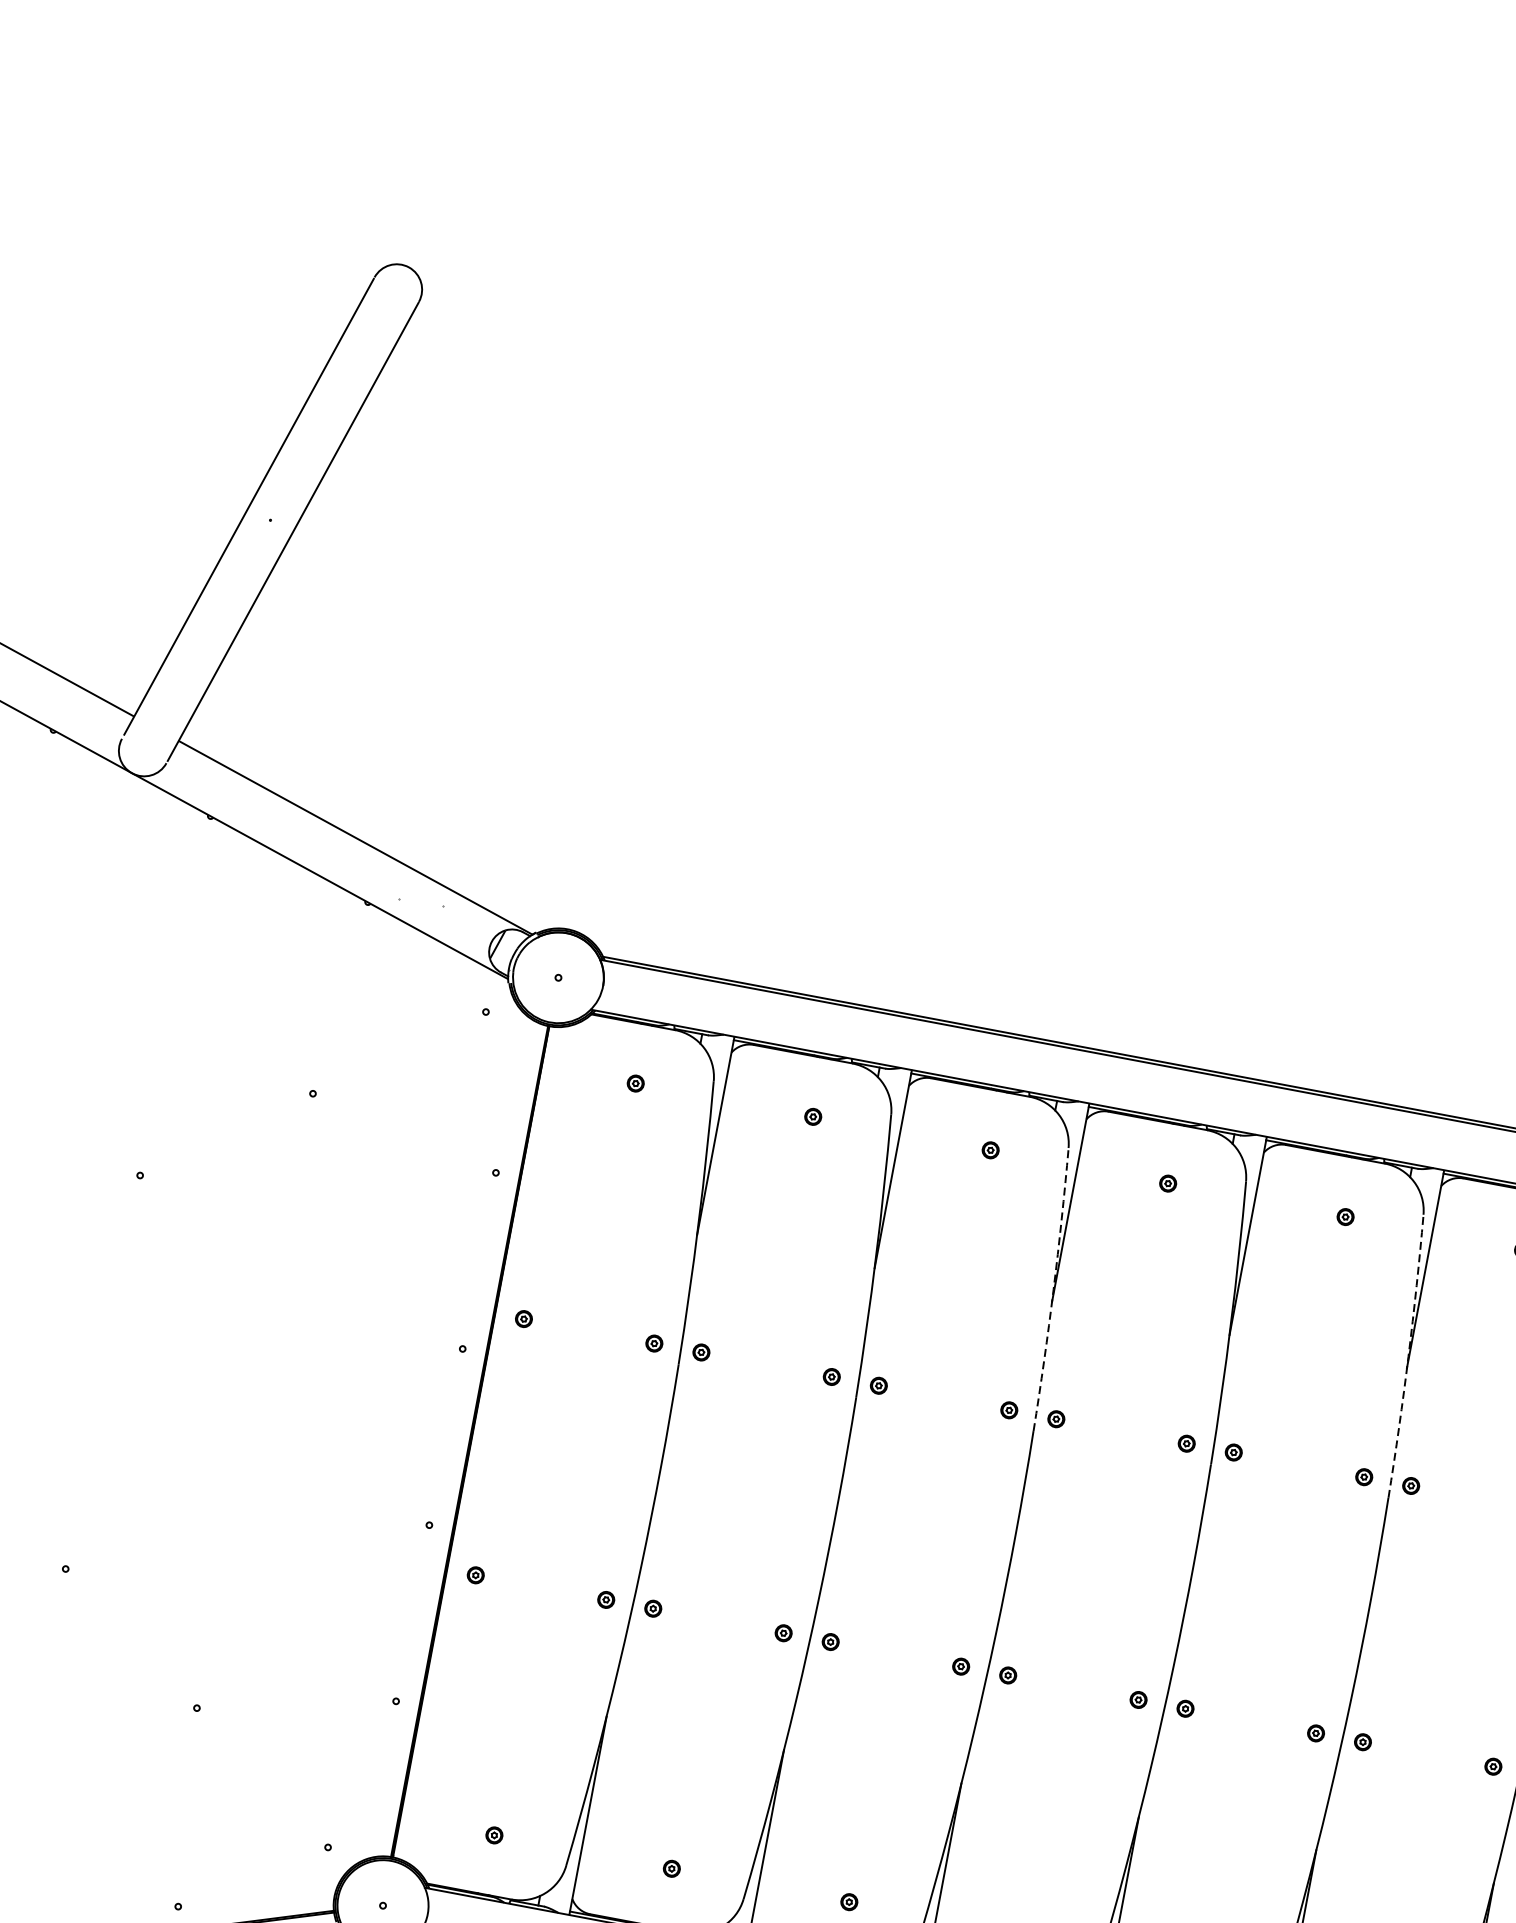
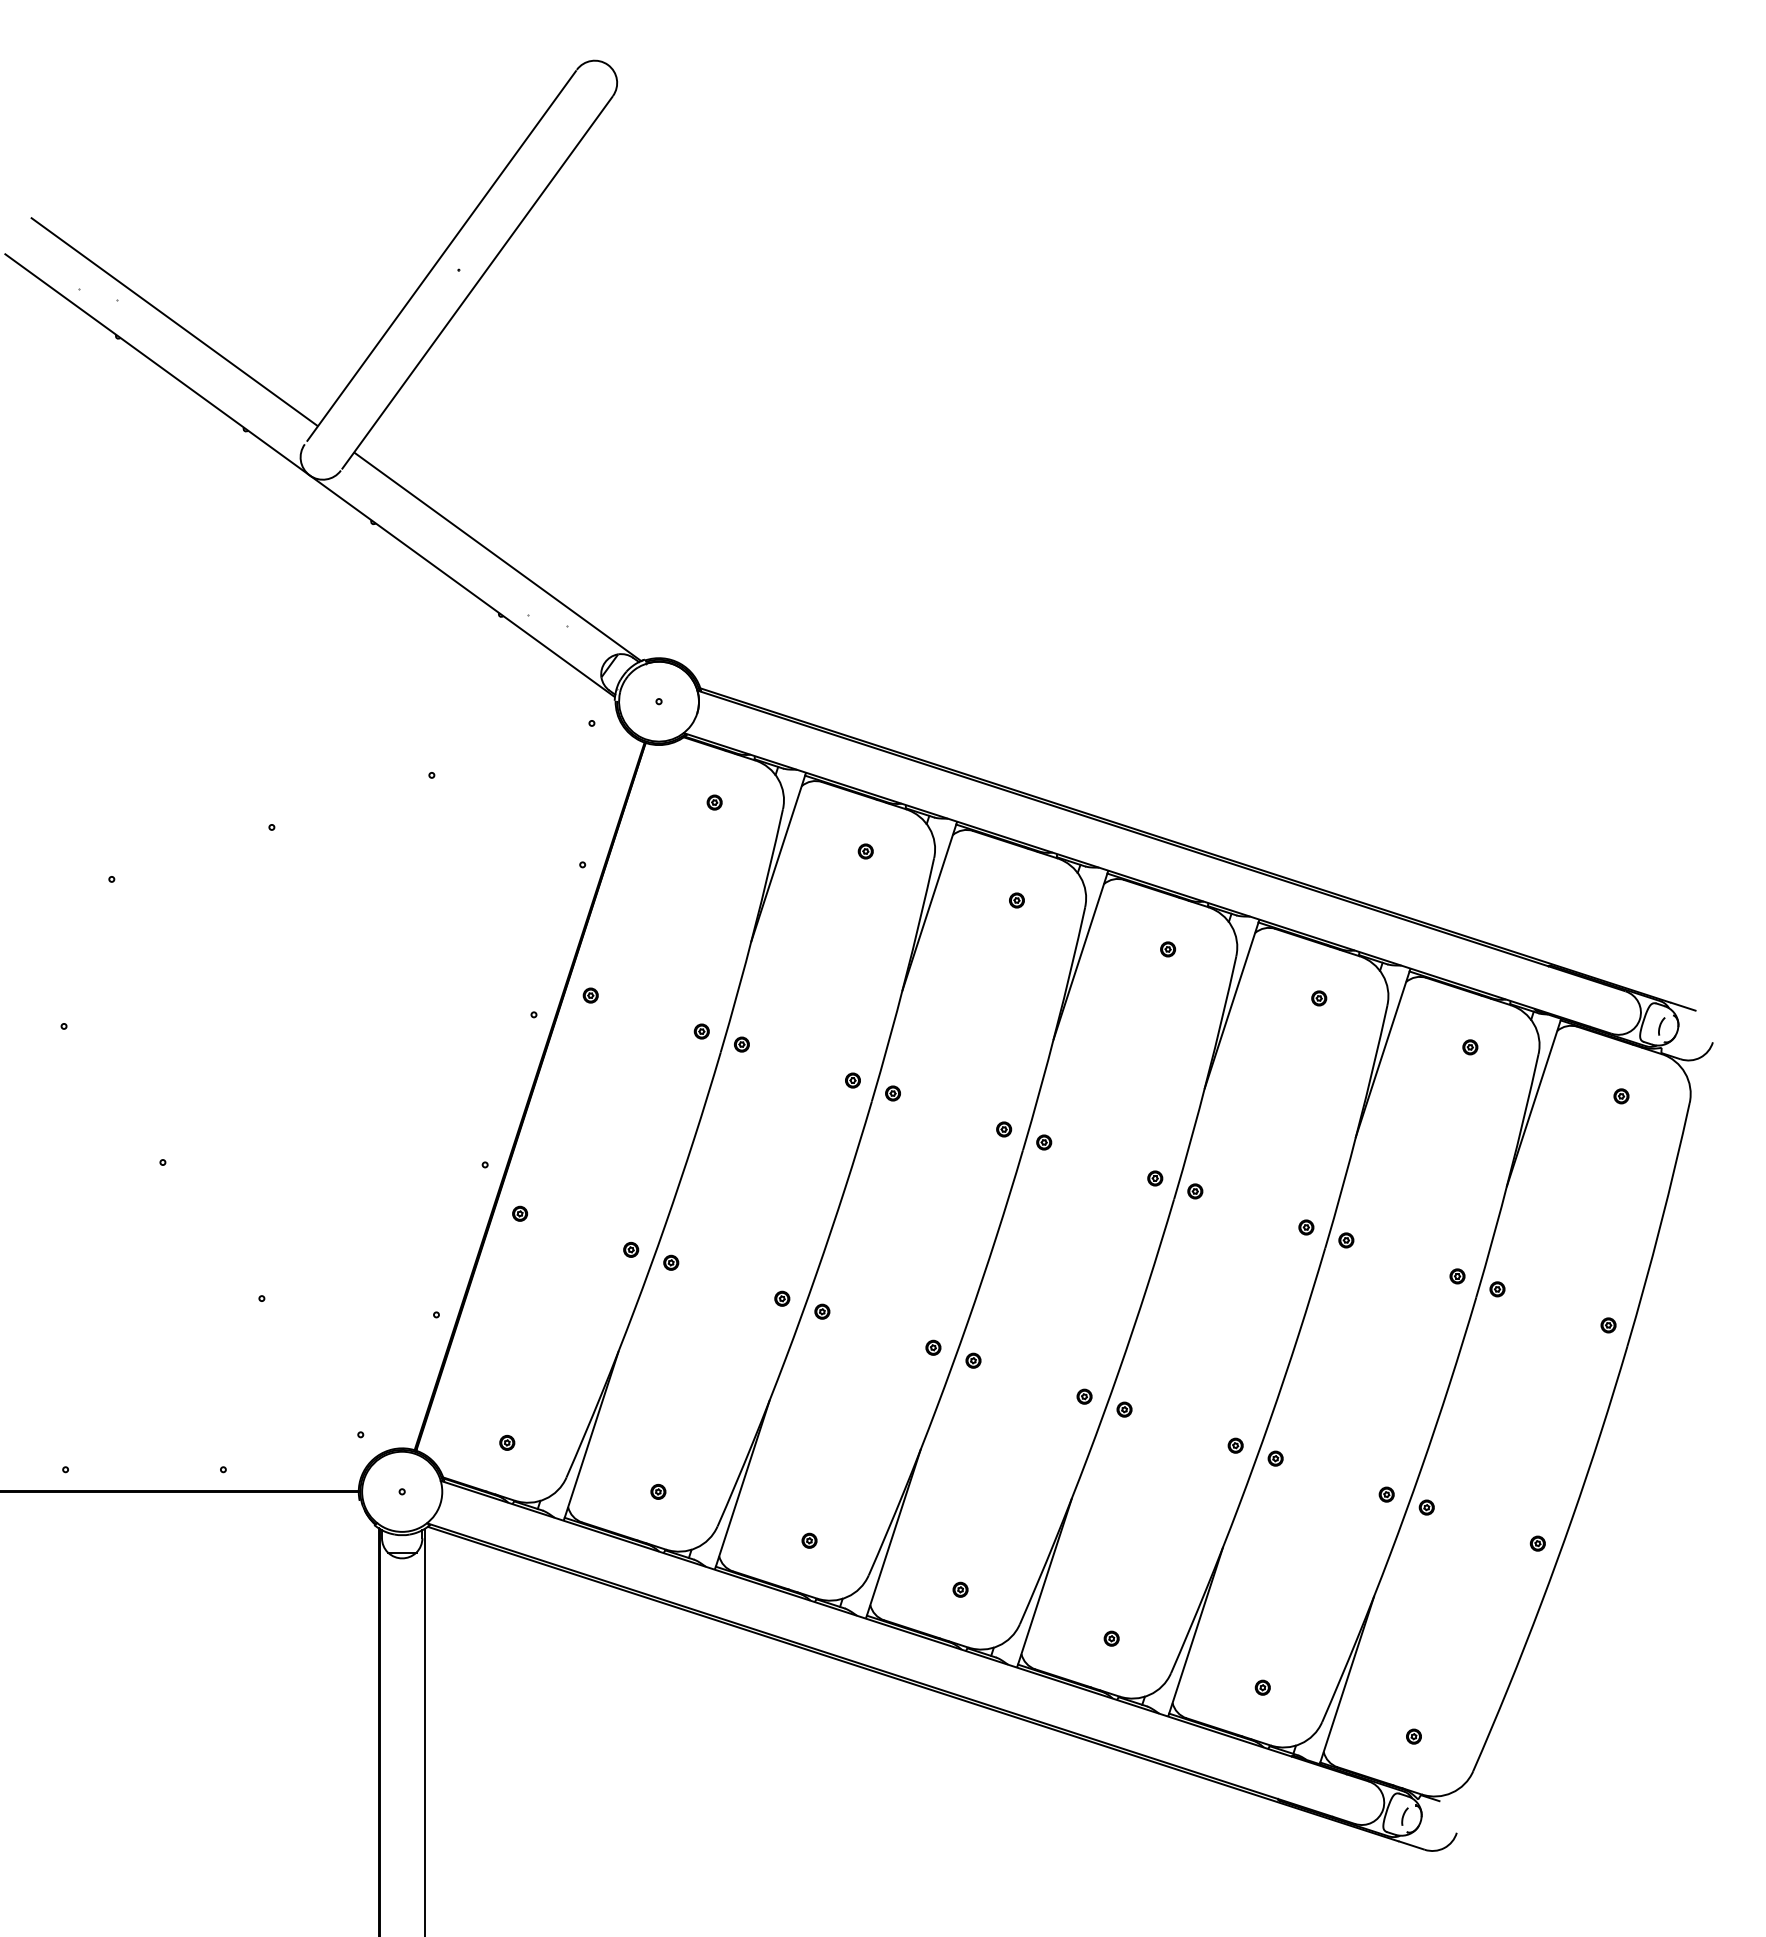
arc: (1053, 1290) -> (1056, 1029), dashed -> solid
arc: (1408, 1356) -> (1358, 1127), dashed -> solid

